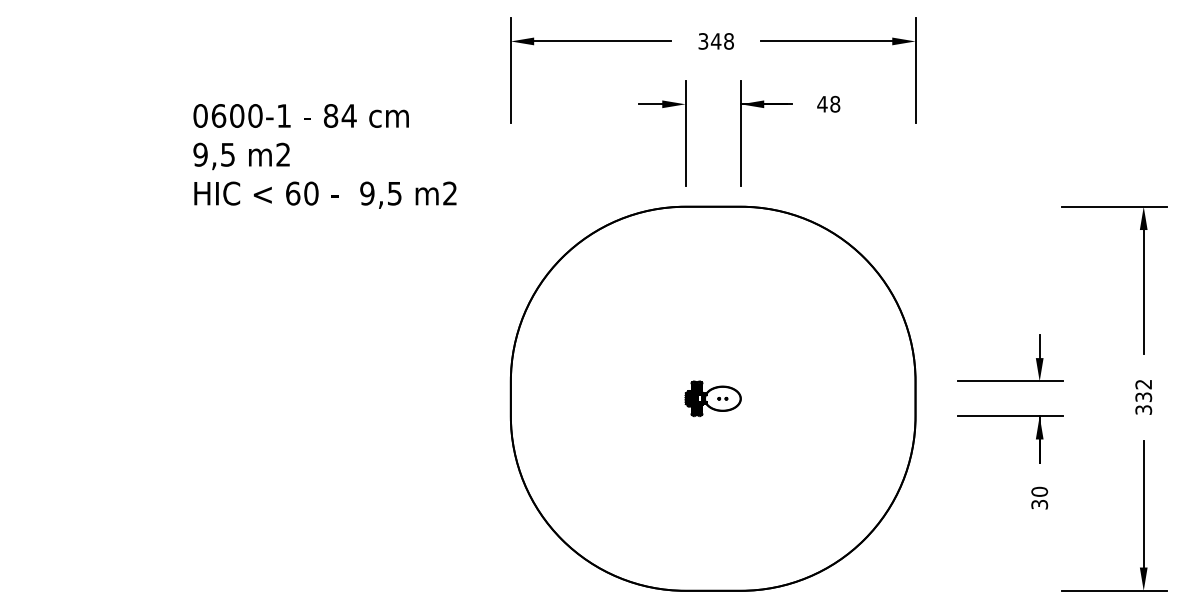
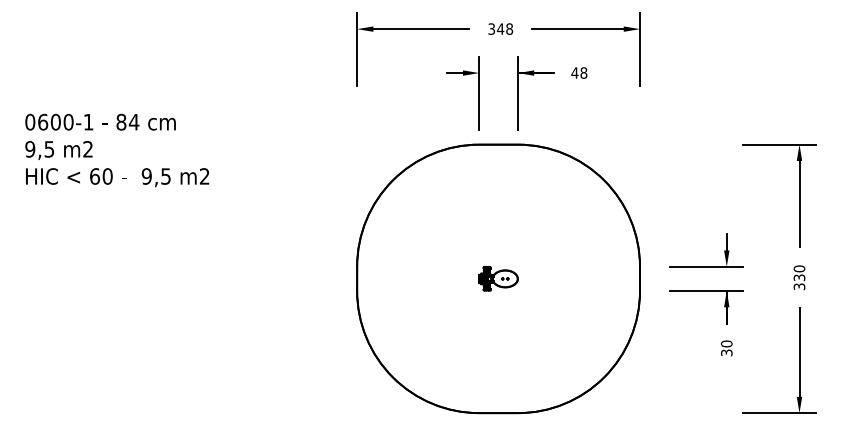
text: (325, 156) -> (117, 150), moved
text: (1143, 383) -> (799, 268), 332 -> 330

